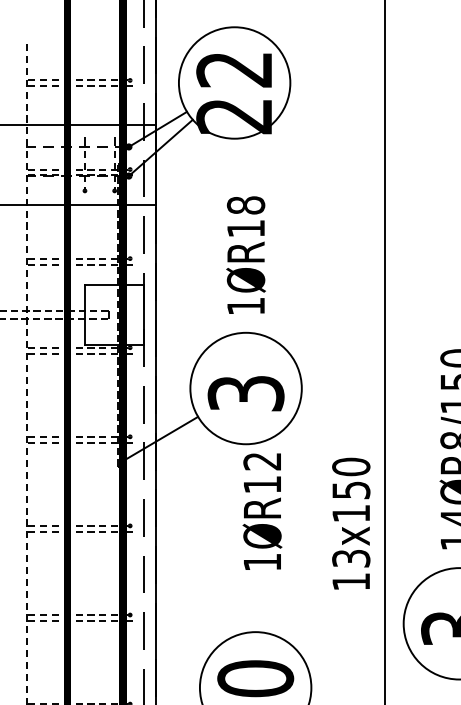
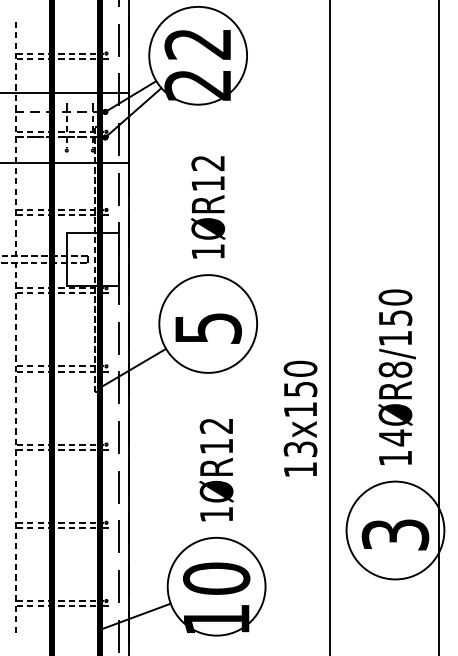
text: (246, 205) -> (208, 163), 1ØR18 -> 1ØR12
text: (245, 393) -> (207, 328), 3 -> 5
text: (262, 512) -> (216, 470), moved
text: (351, 523) -> (300, 418), moved

